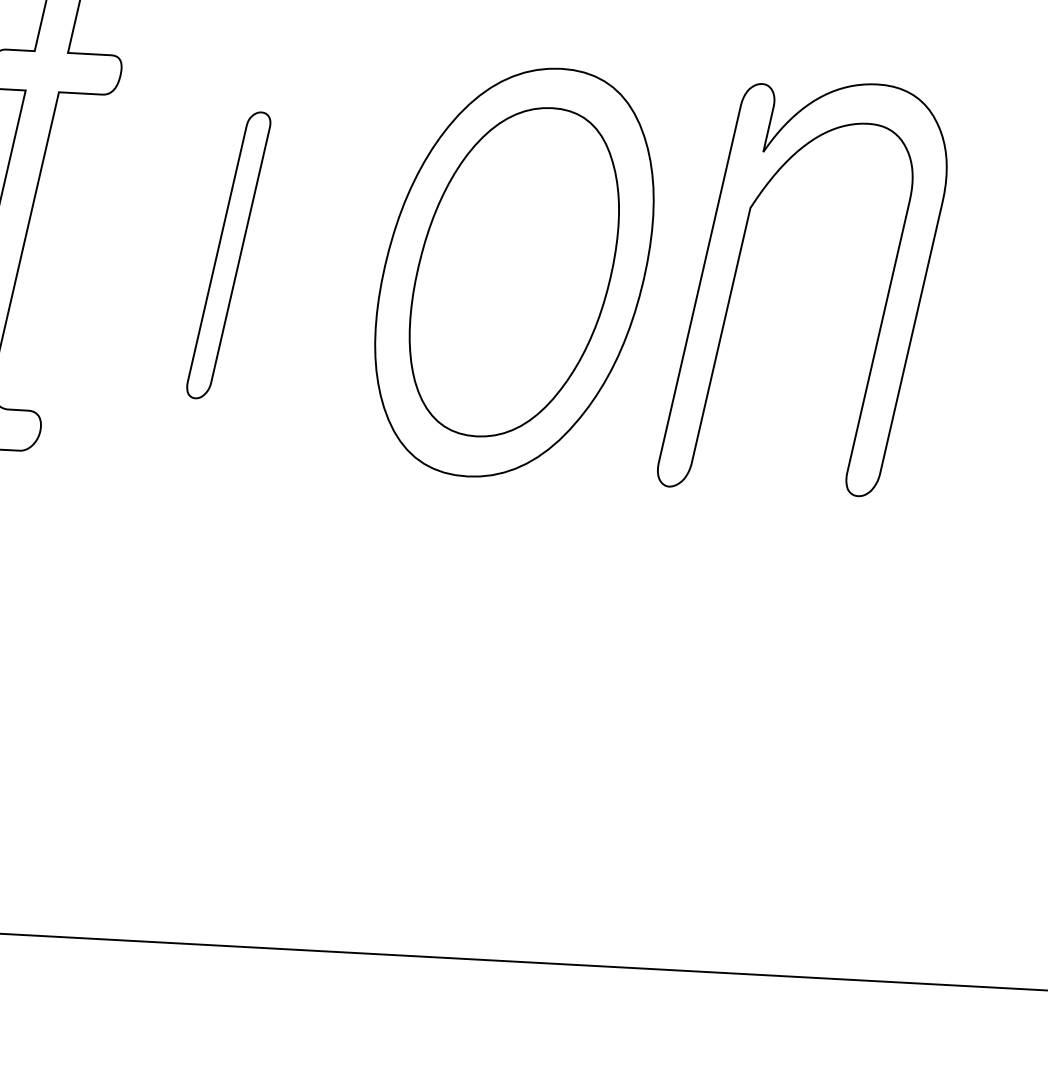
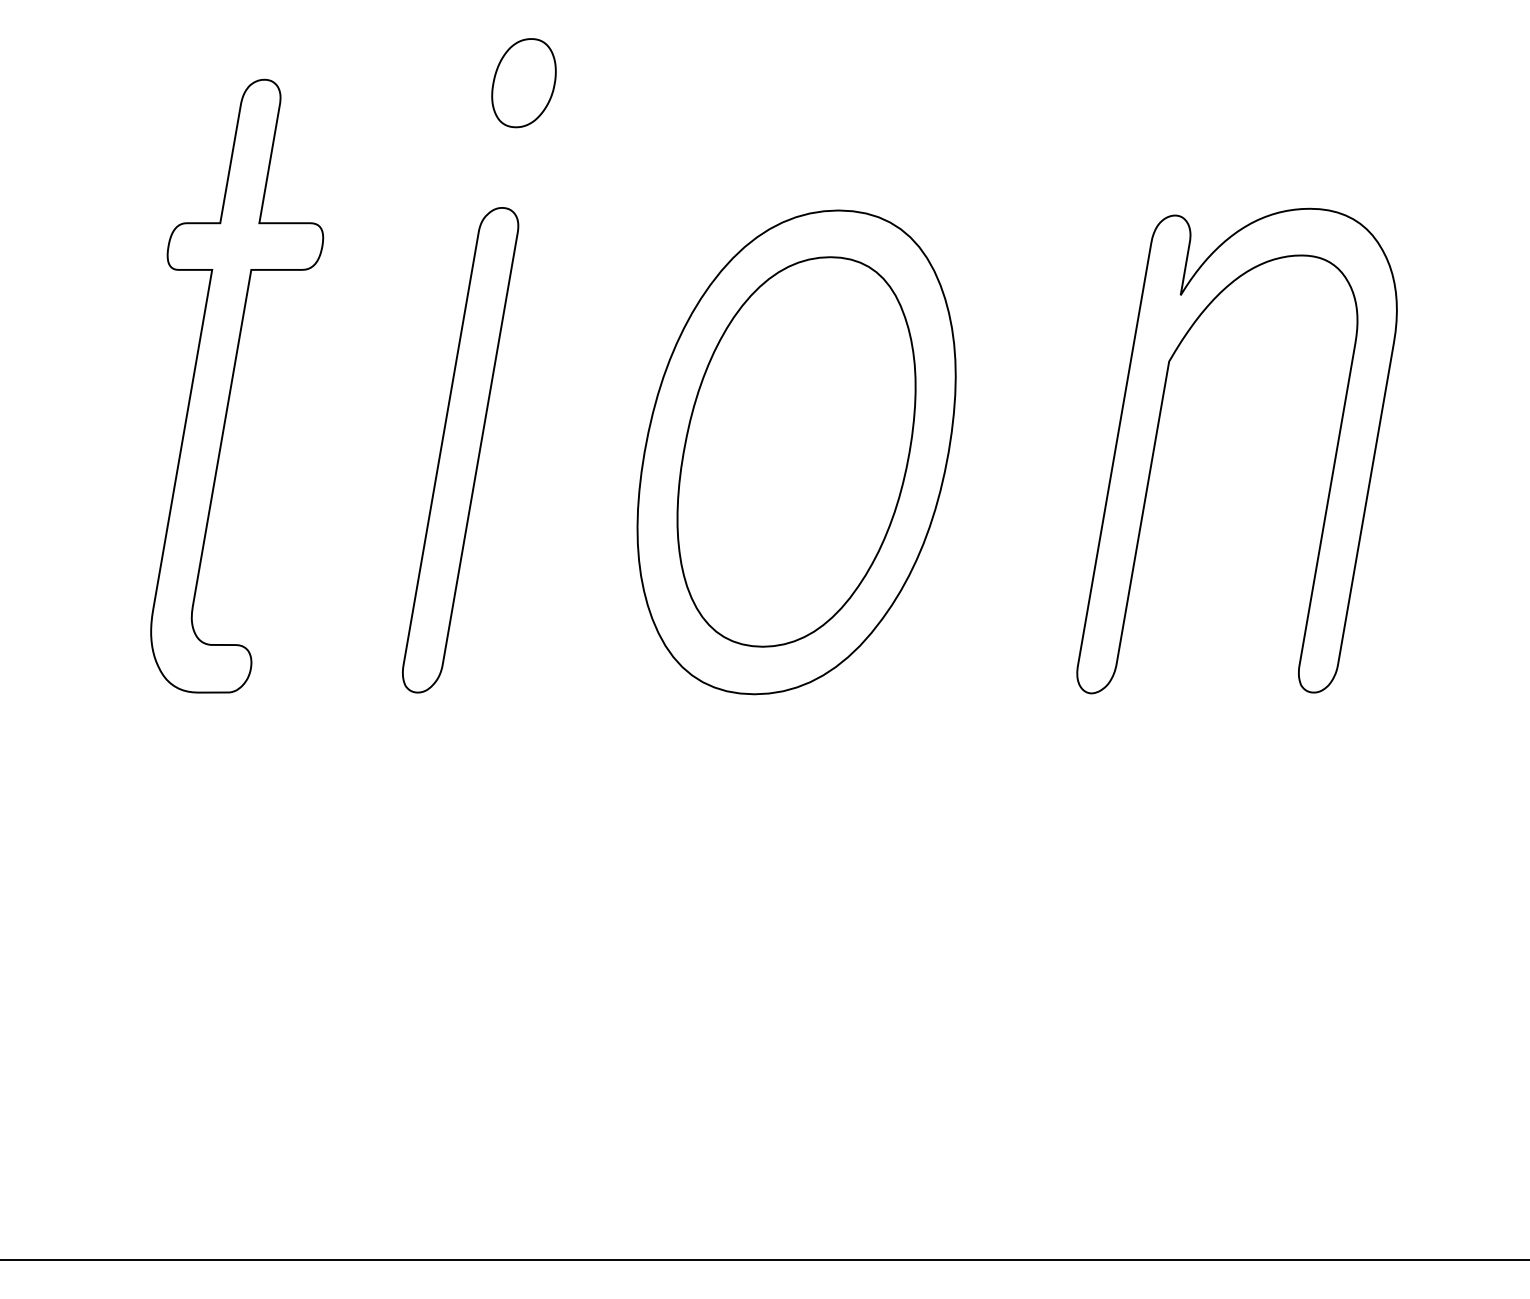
part: (228, 255) -> (460, 450), size x1.43
part: (737, 271) -> (1157, 436), moved

